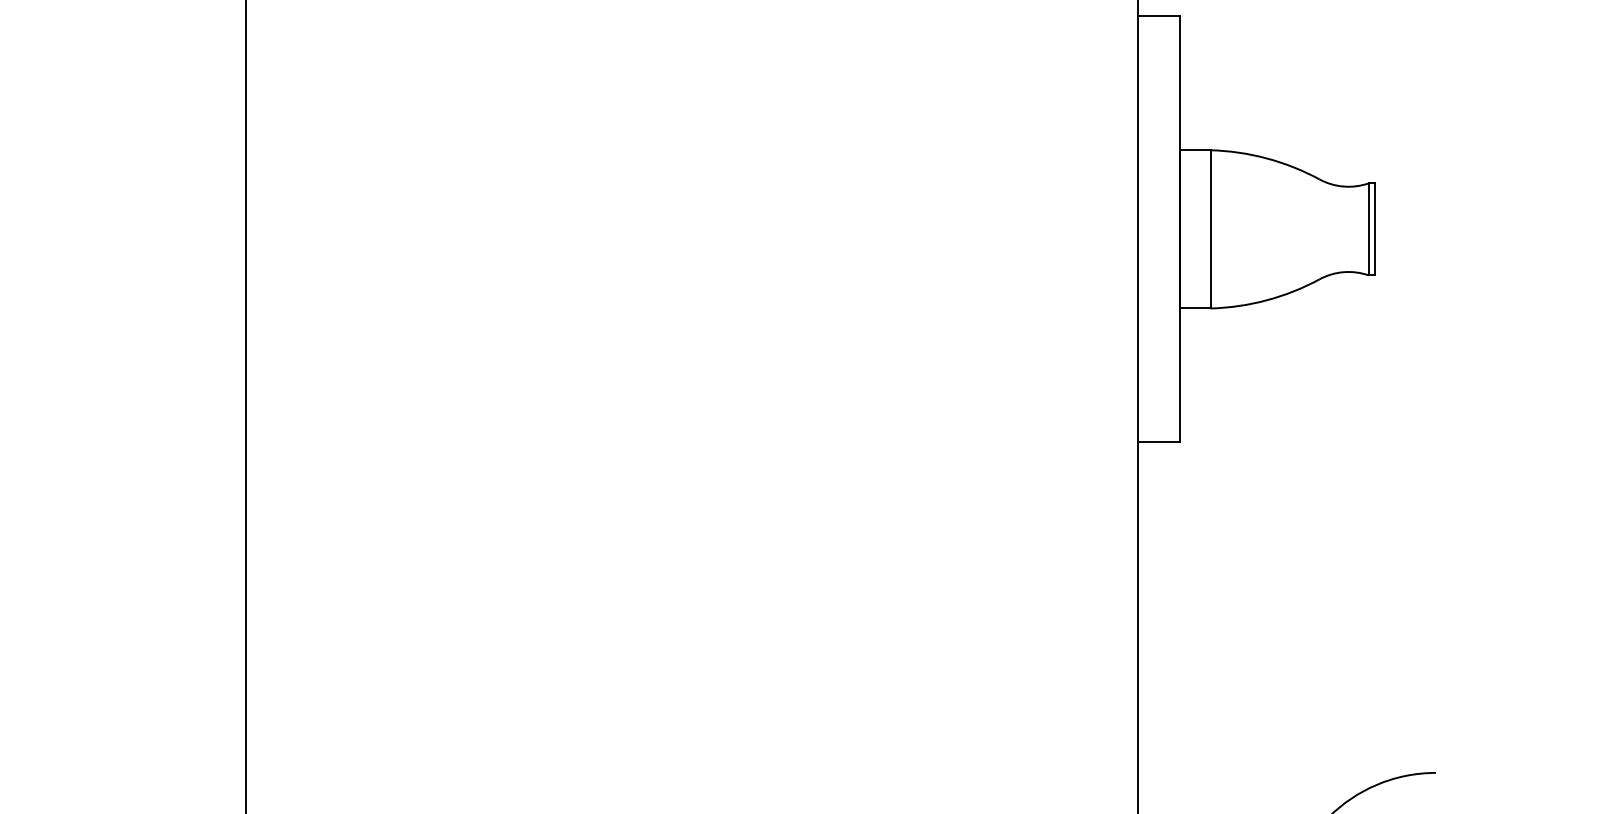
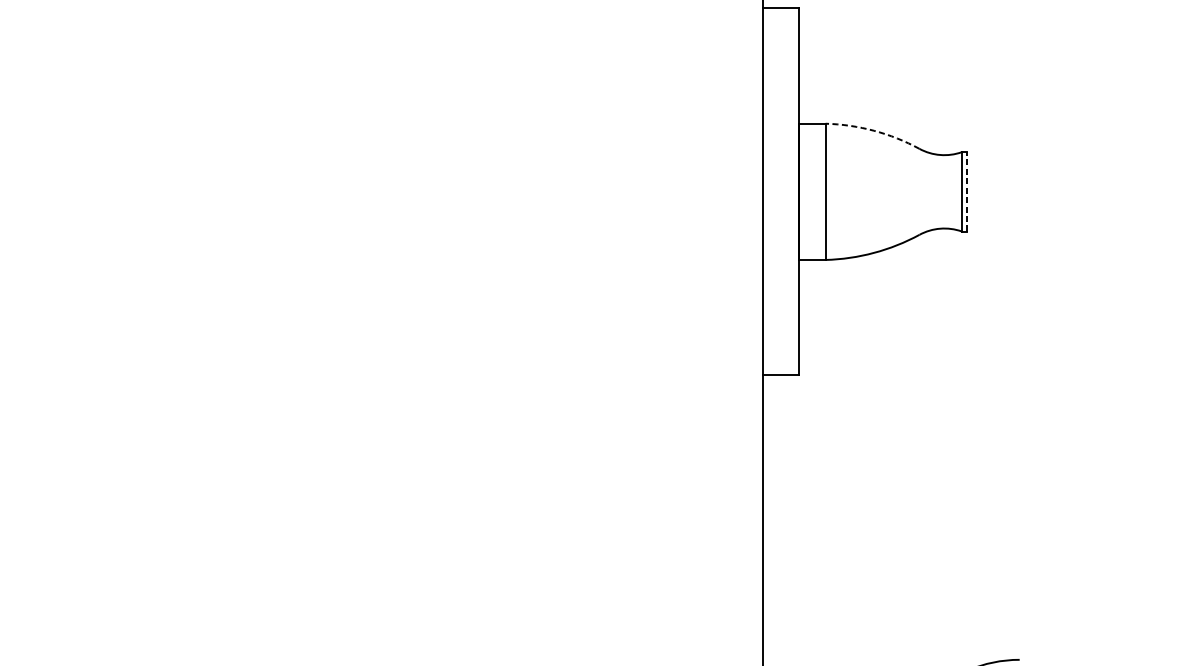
arc: (1266, 158) -> (873, 130), solid -> dashed
line: (1374, 228) -> (966, 191), solid -> dashed

